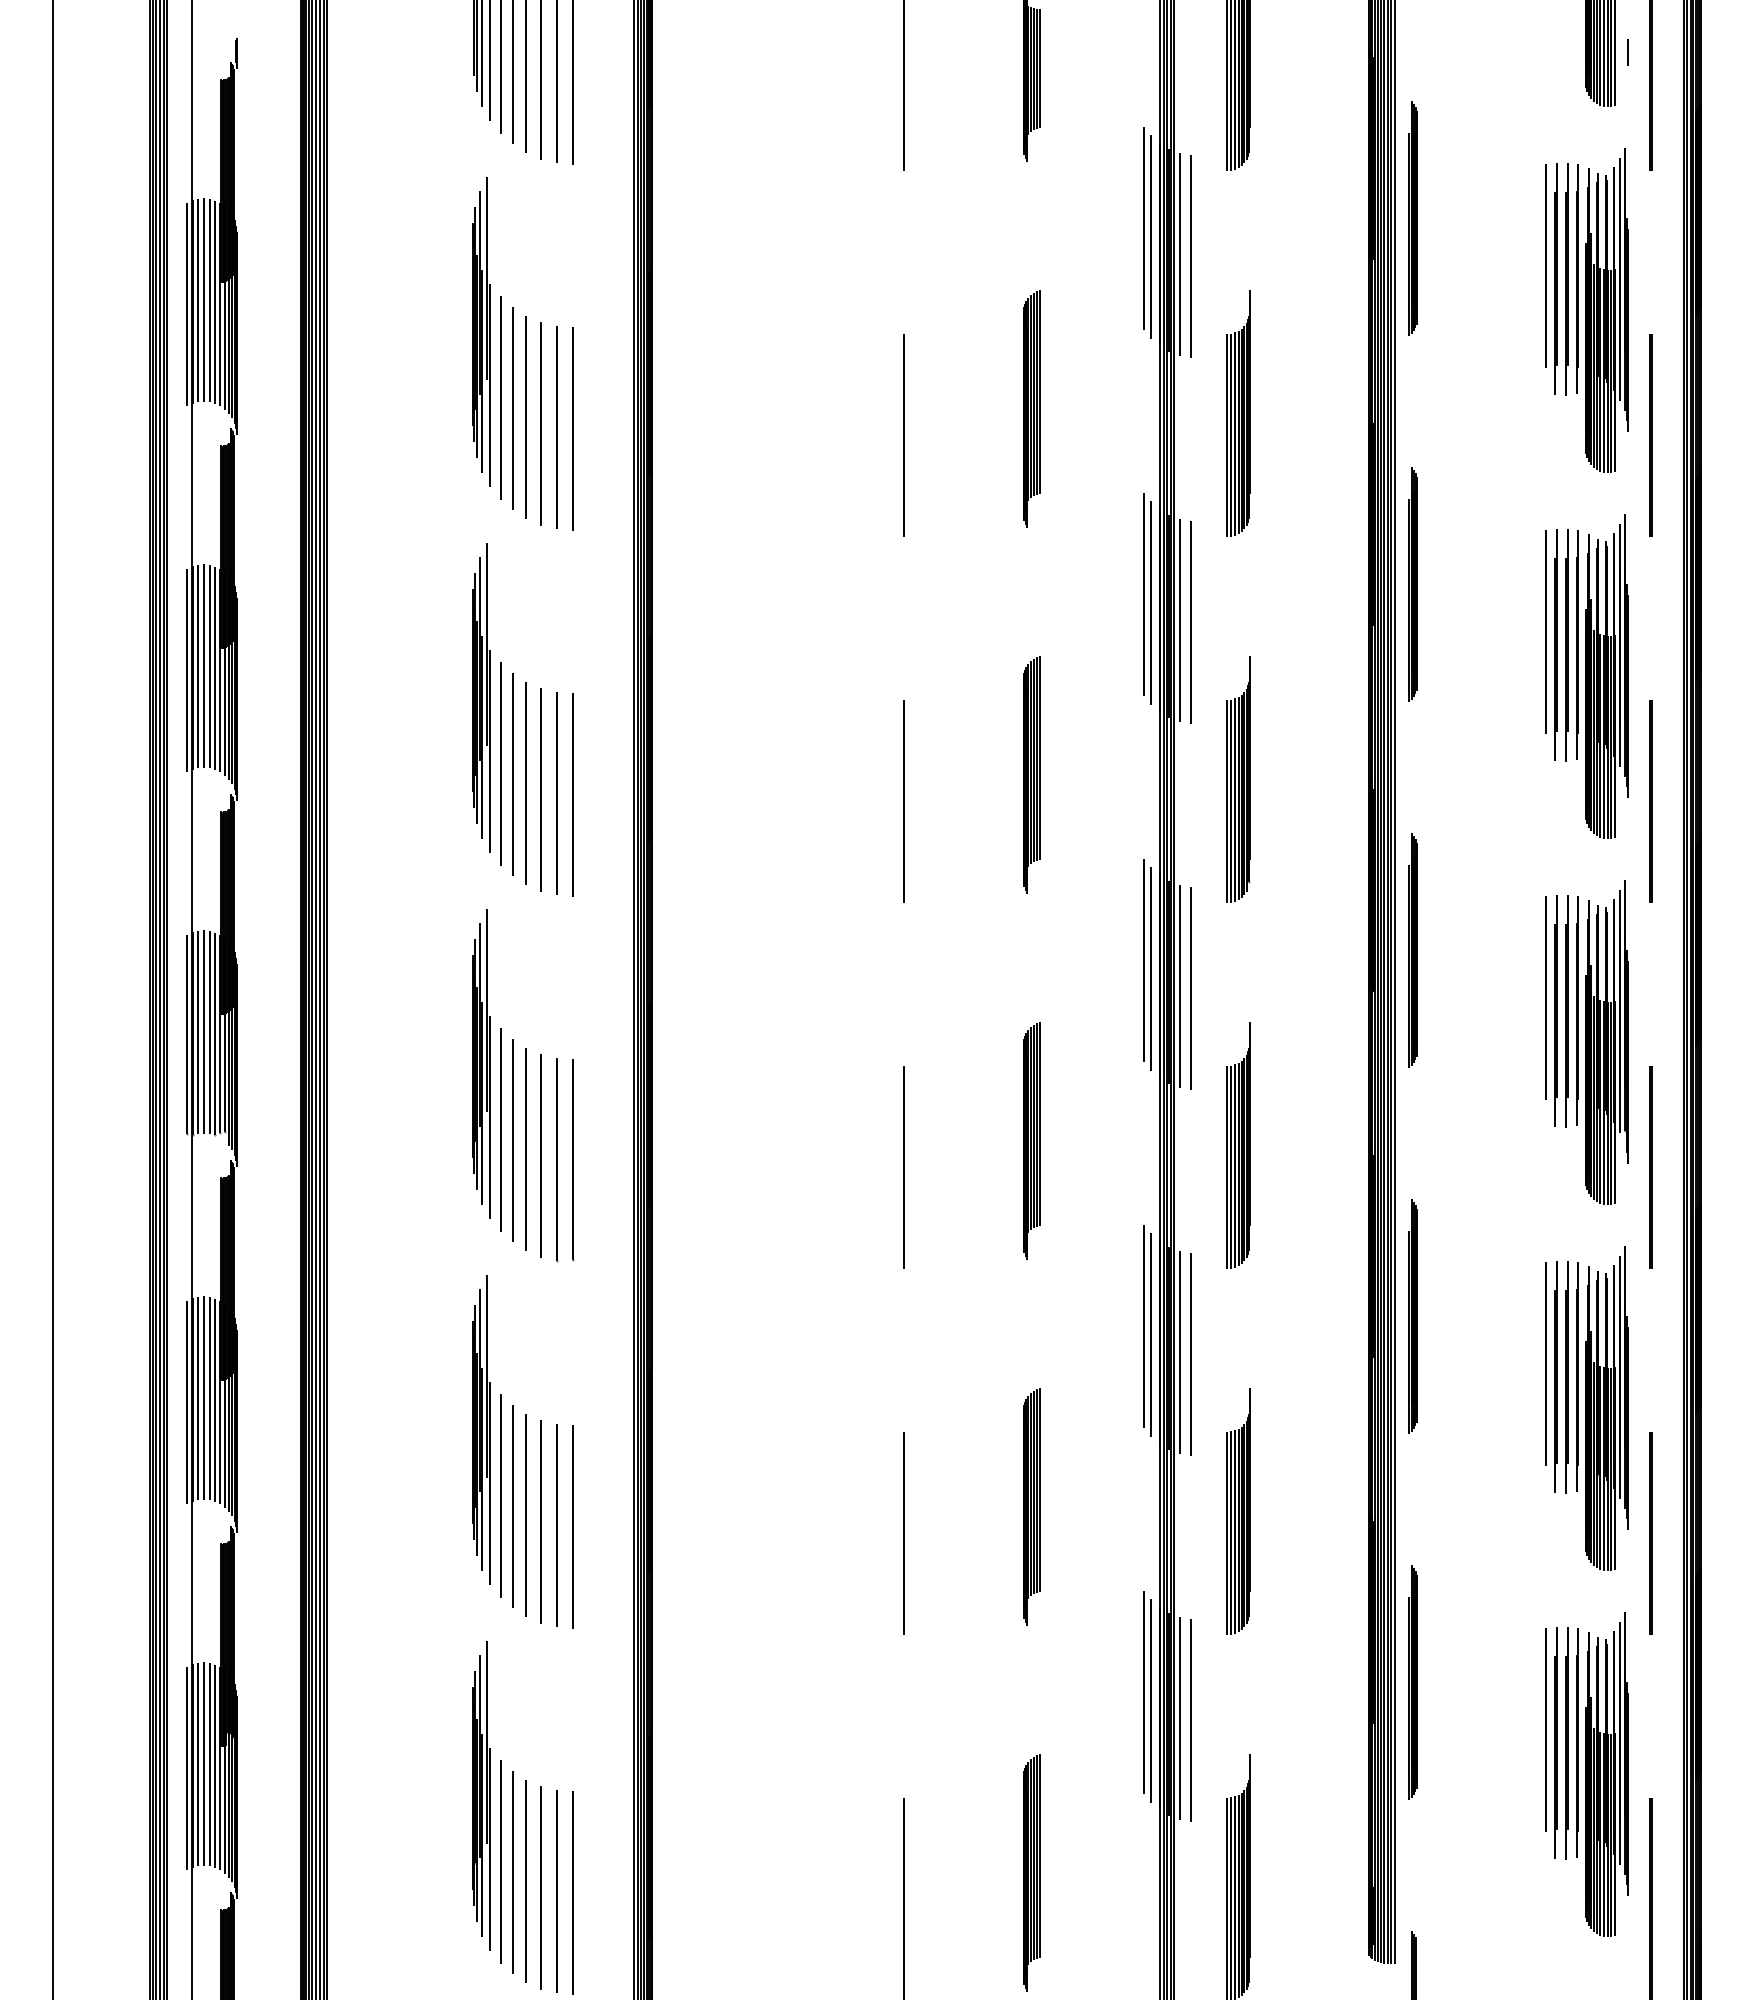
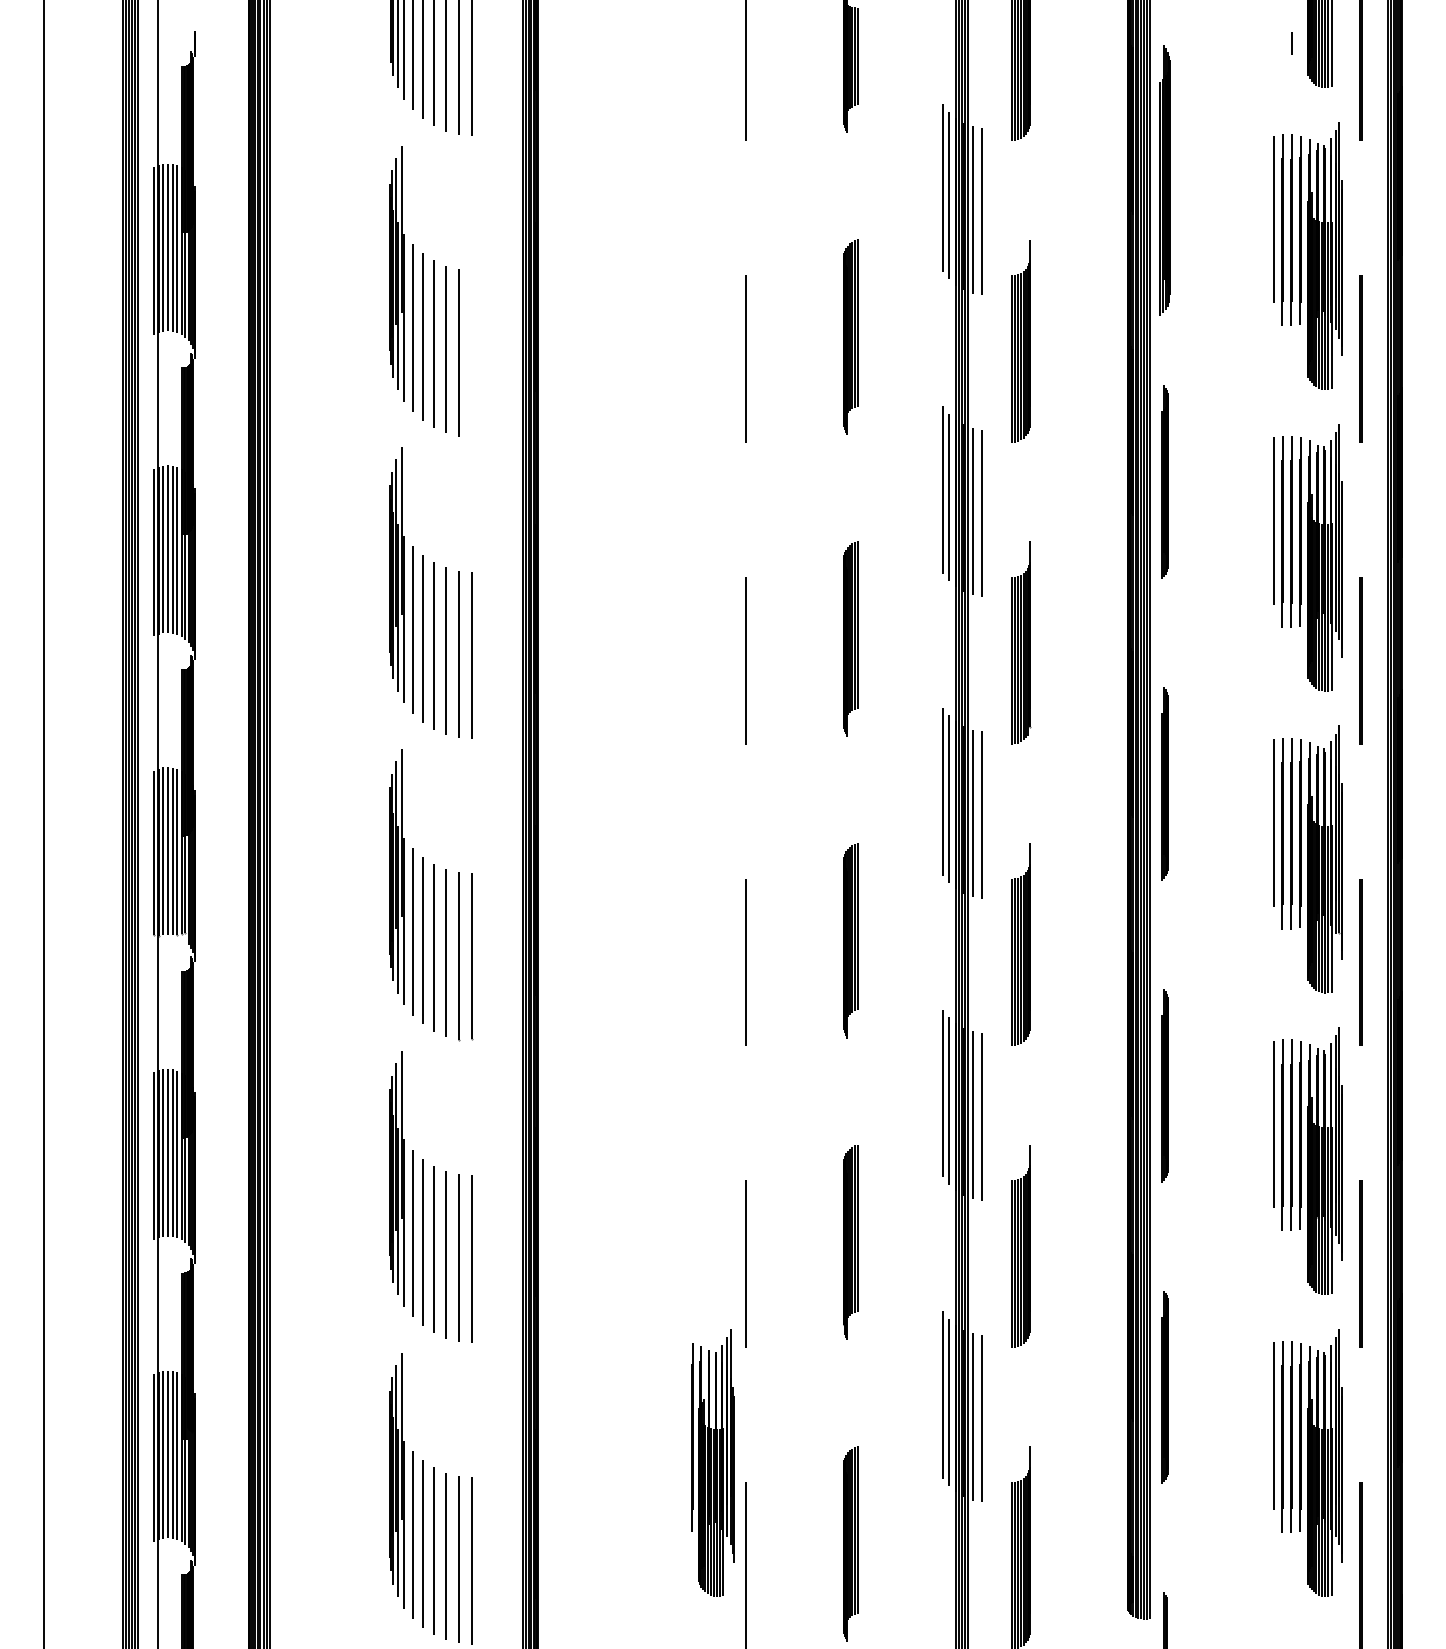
line: (1627, 52) -> (1291, 43), moved
part: (1412, 218) -> (1164, 180), size x1.4
line: (572, 428) -> (471, 353), removed
part: (864, 1774) -> (712, 1462), added

